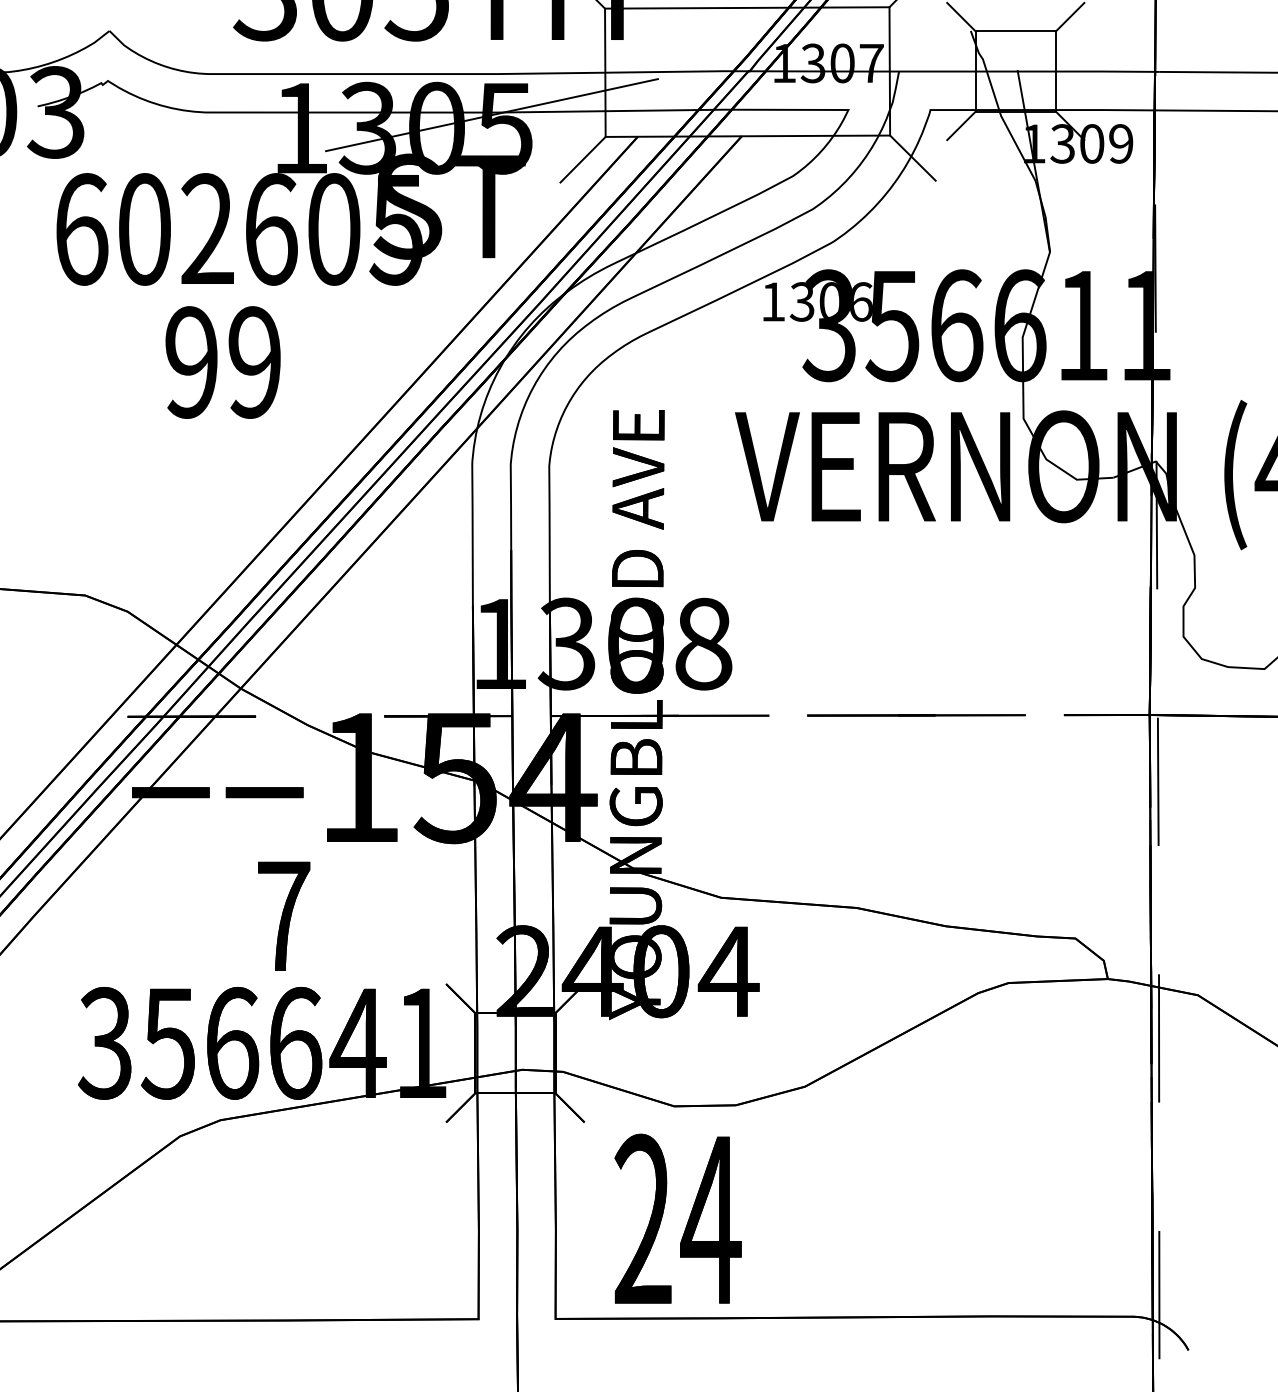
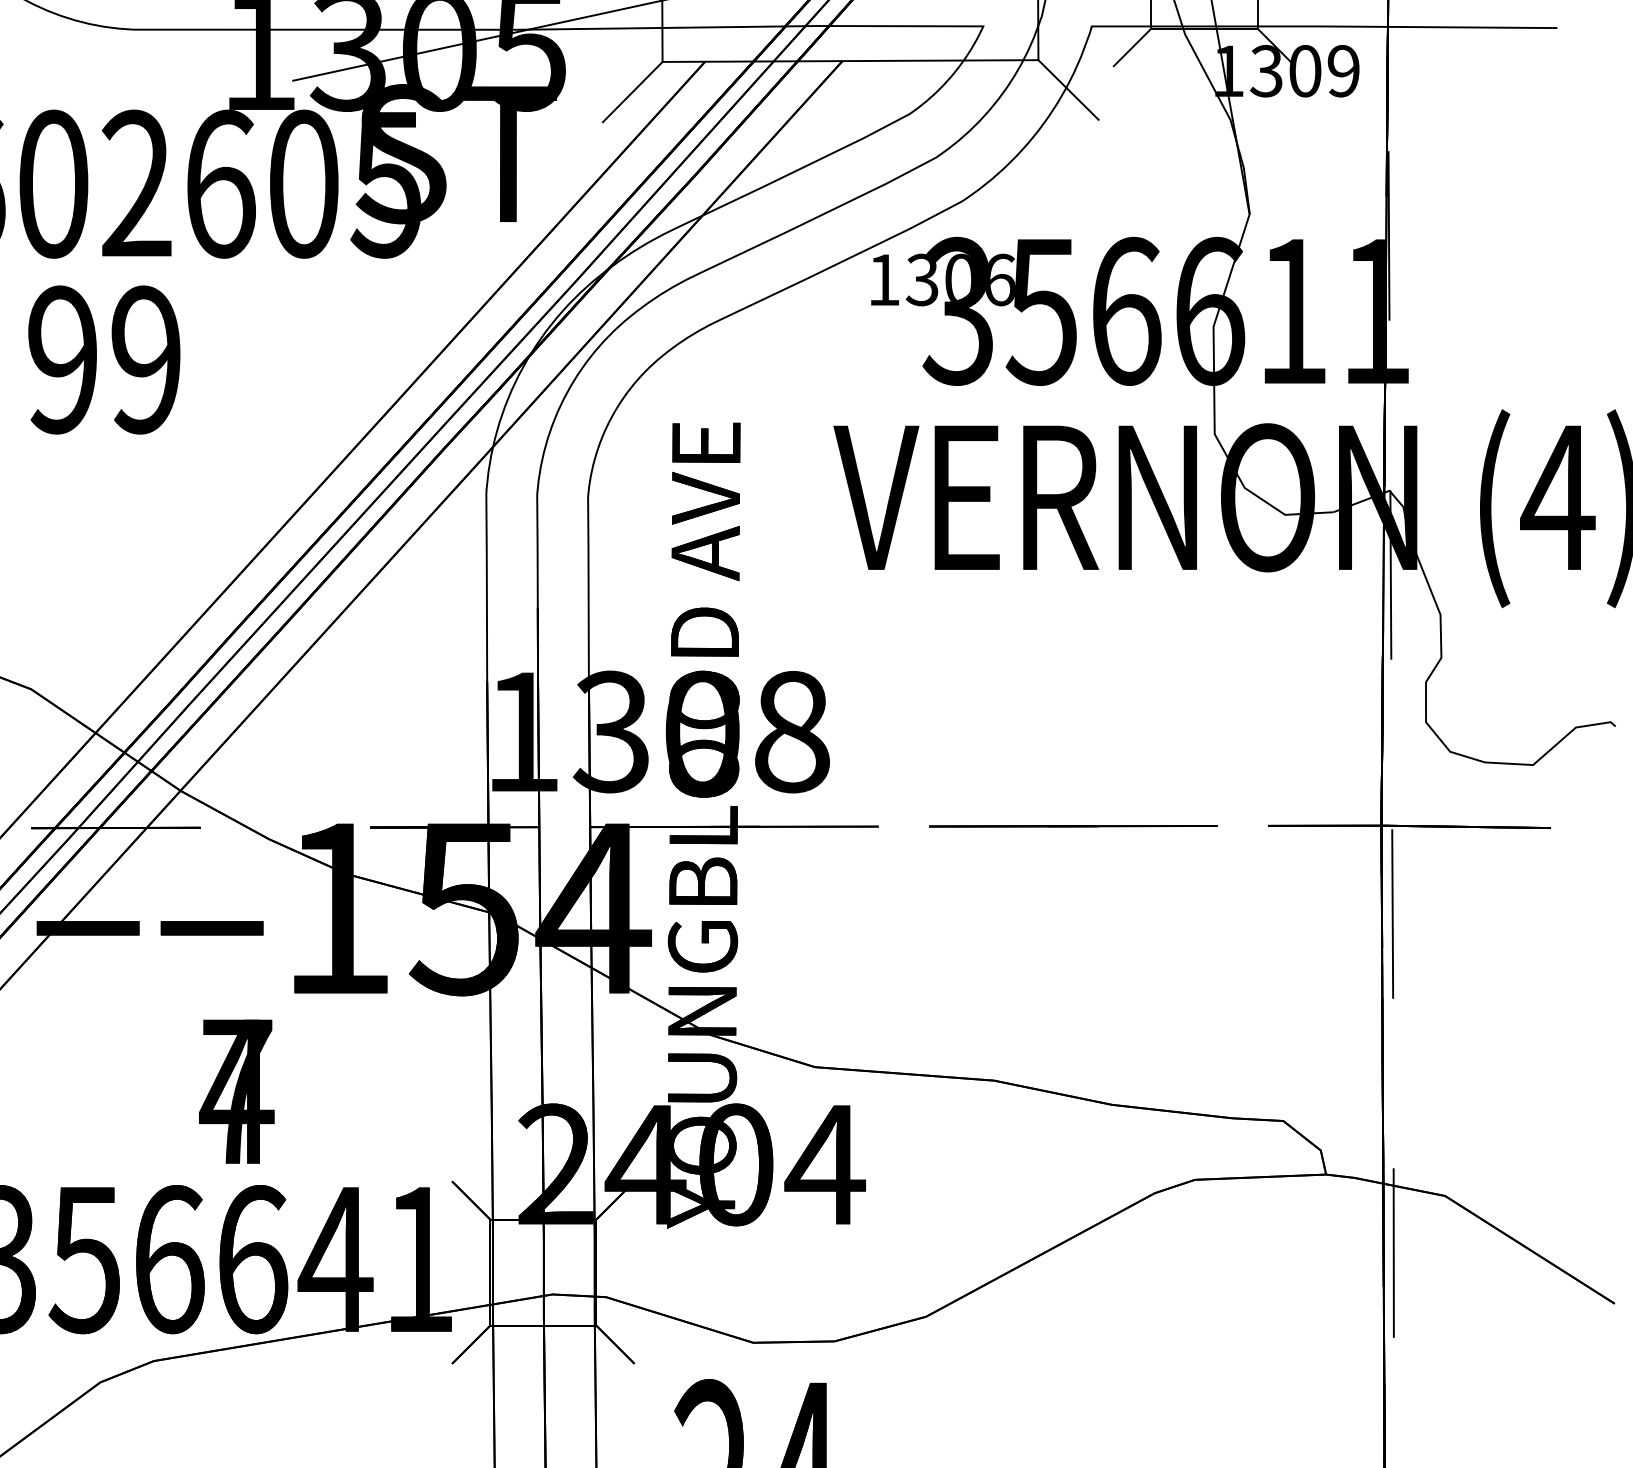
text: (222, 362) -> (103, 359), moved
text: (282, 915) -> (235, 1090), 7 -> 4

